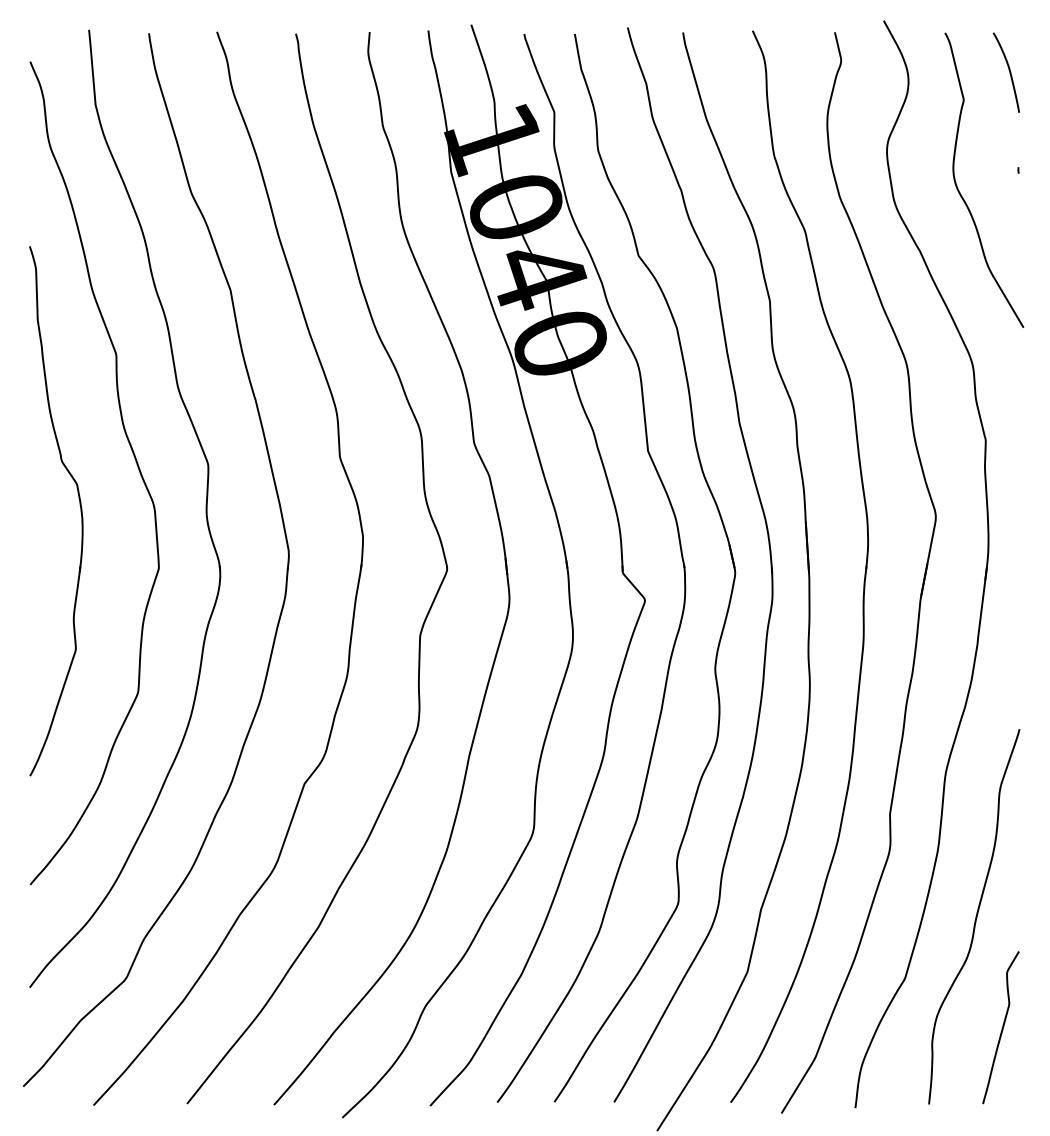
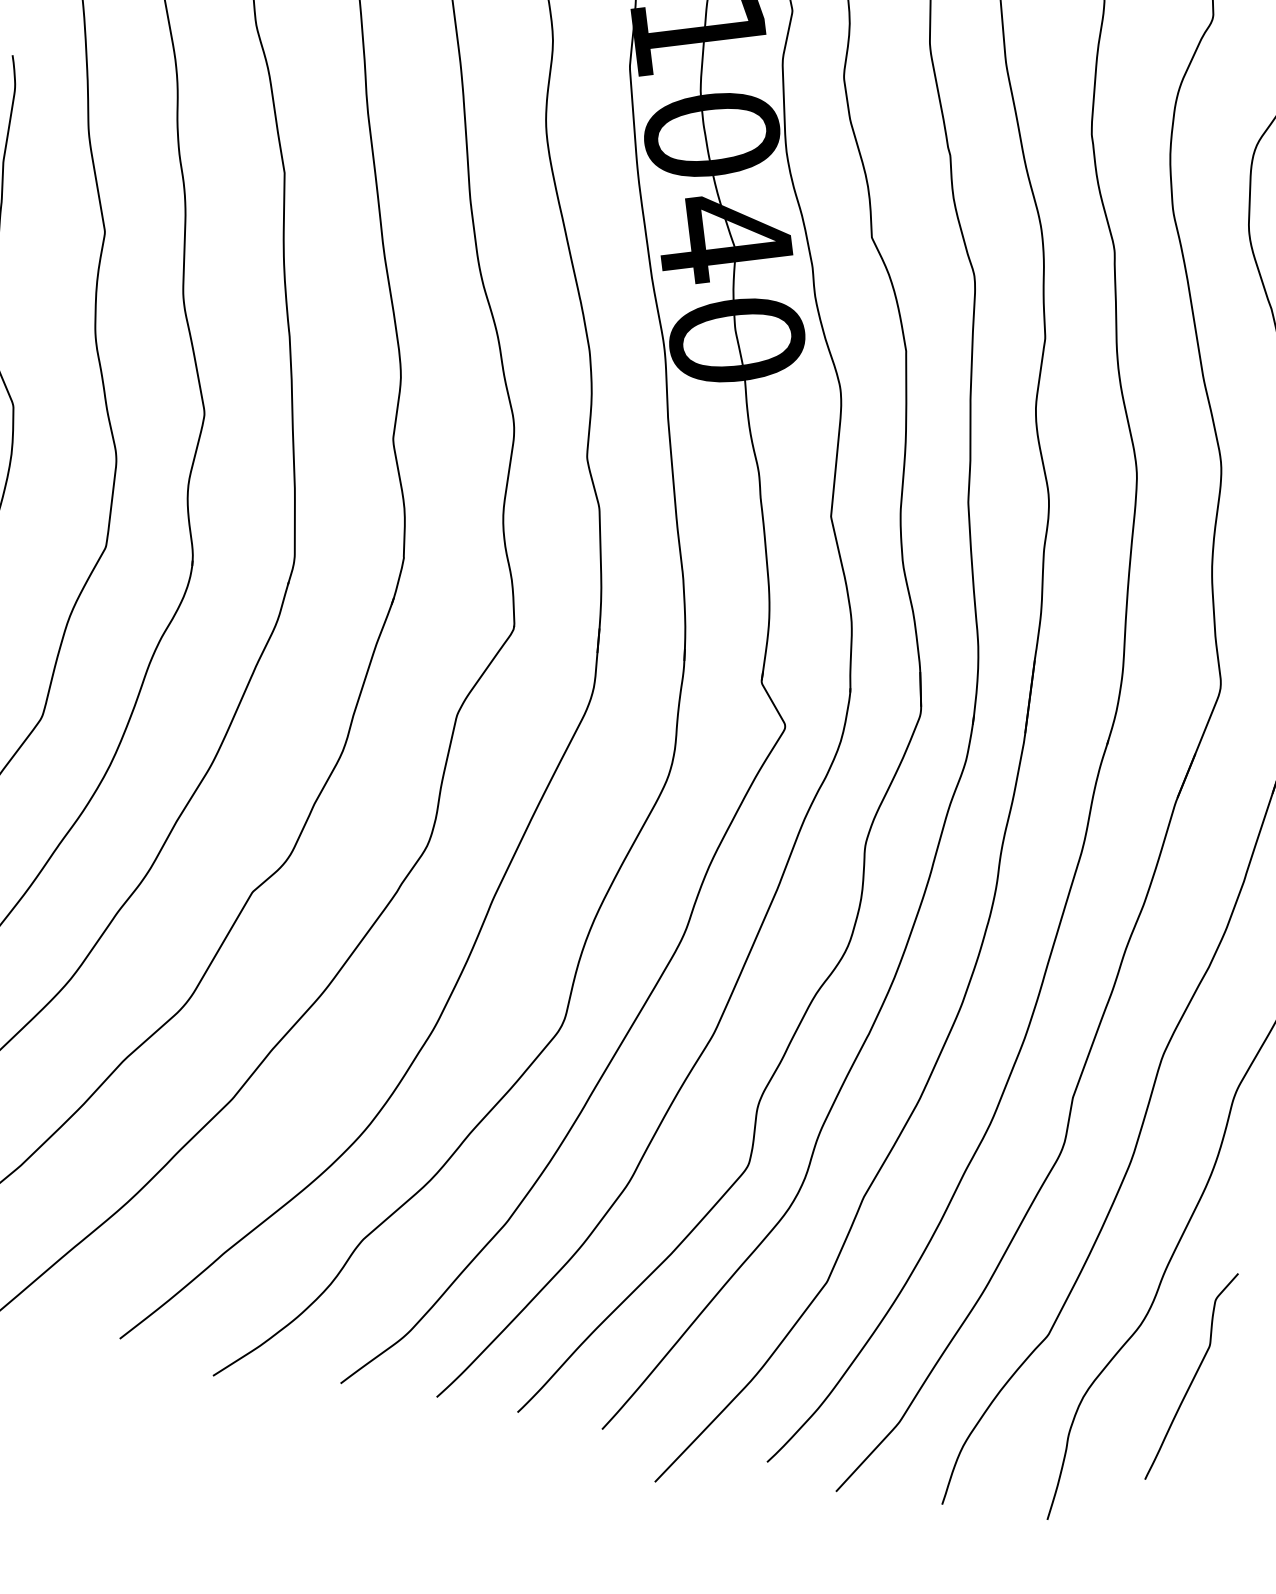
curve: (1001, 1028) -> (1192, 1377), moved

